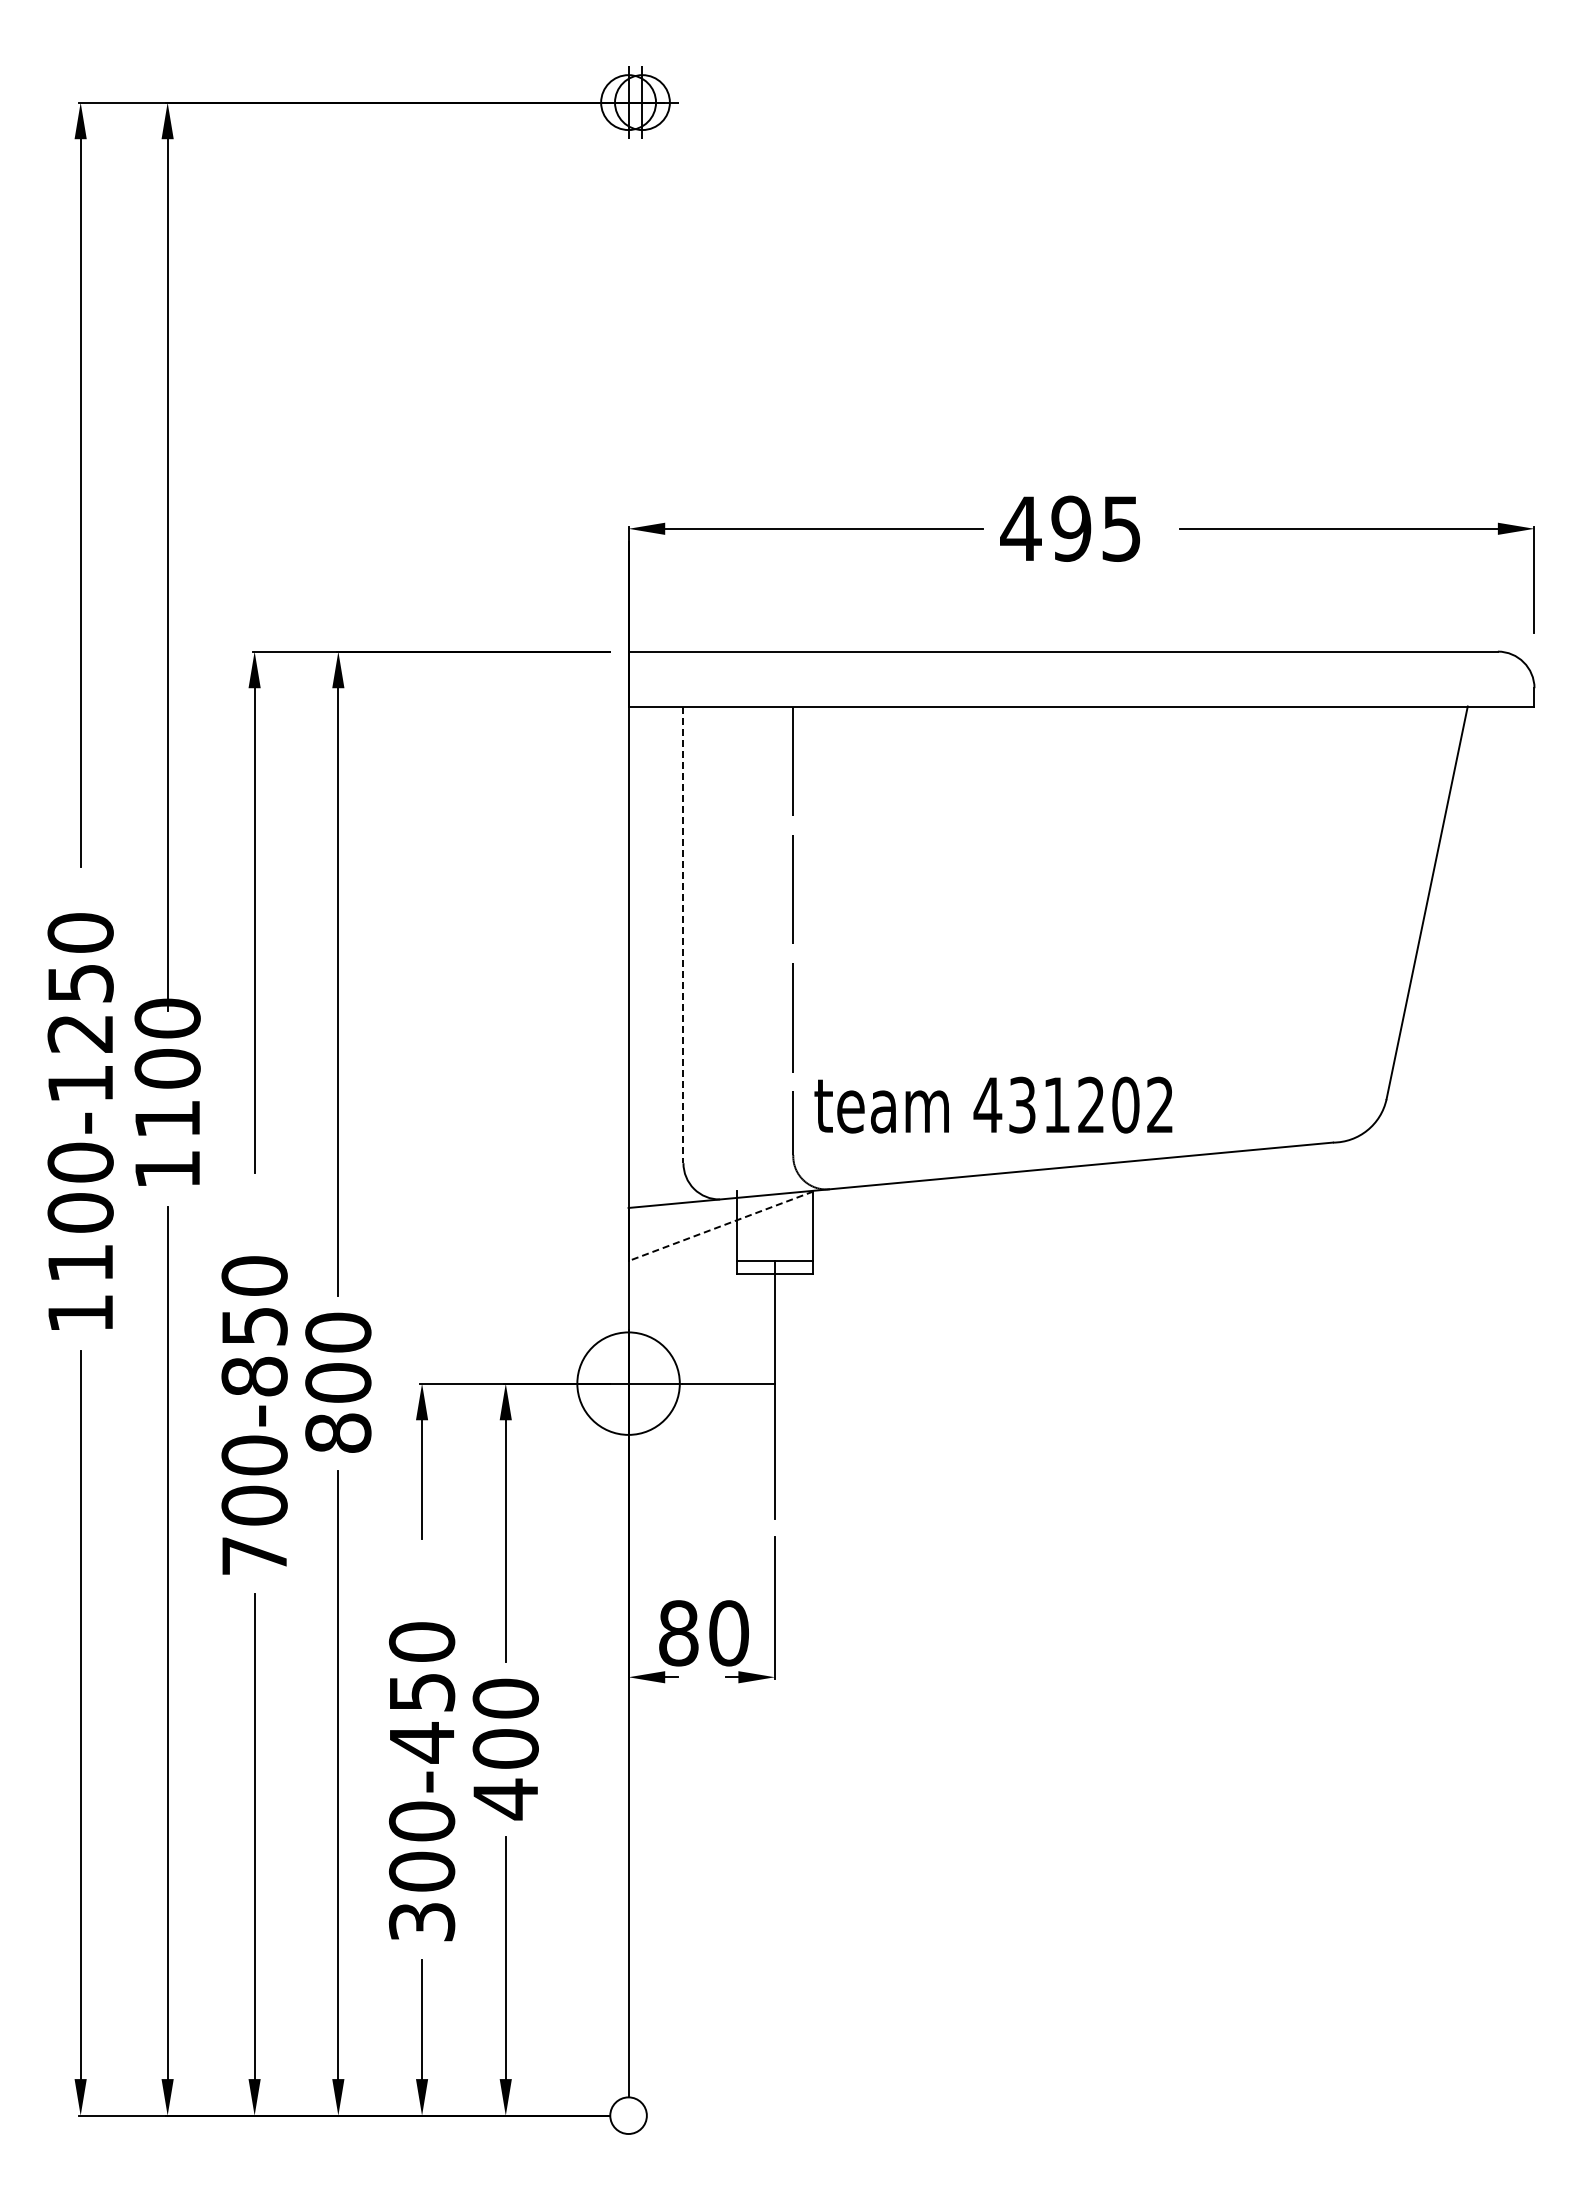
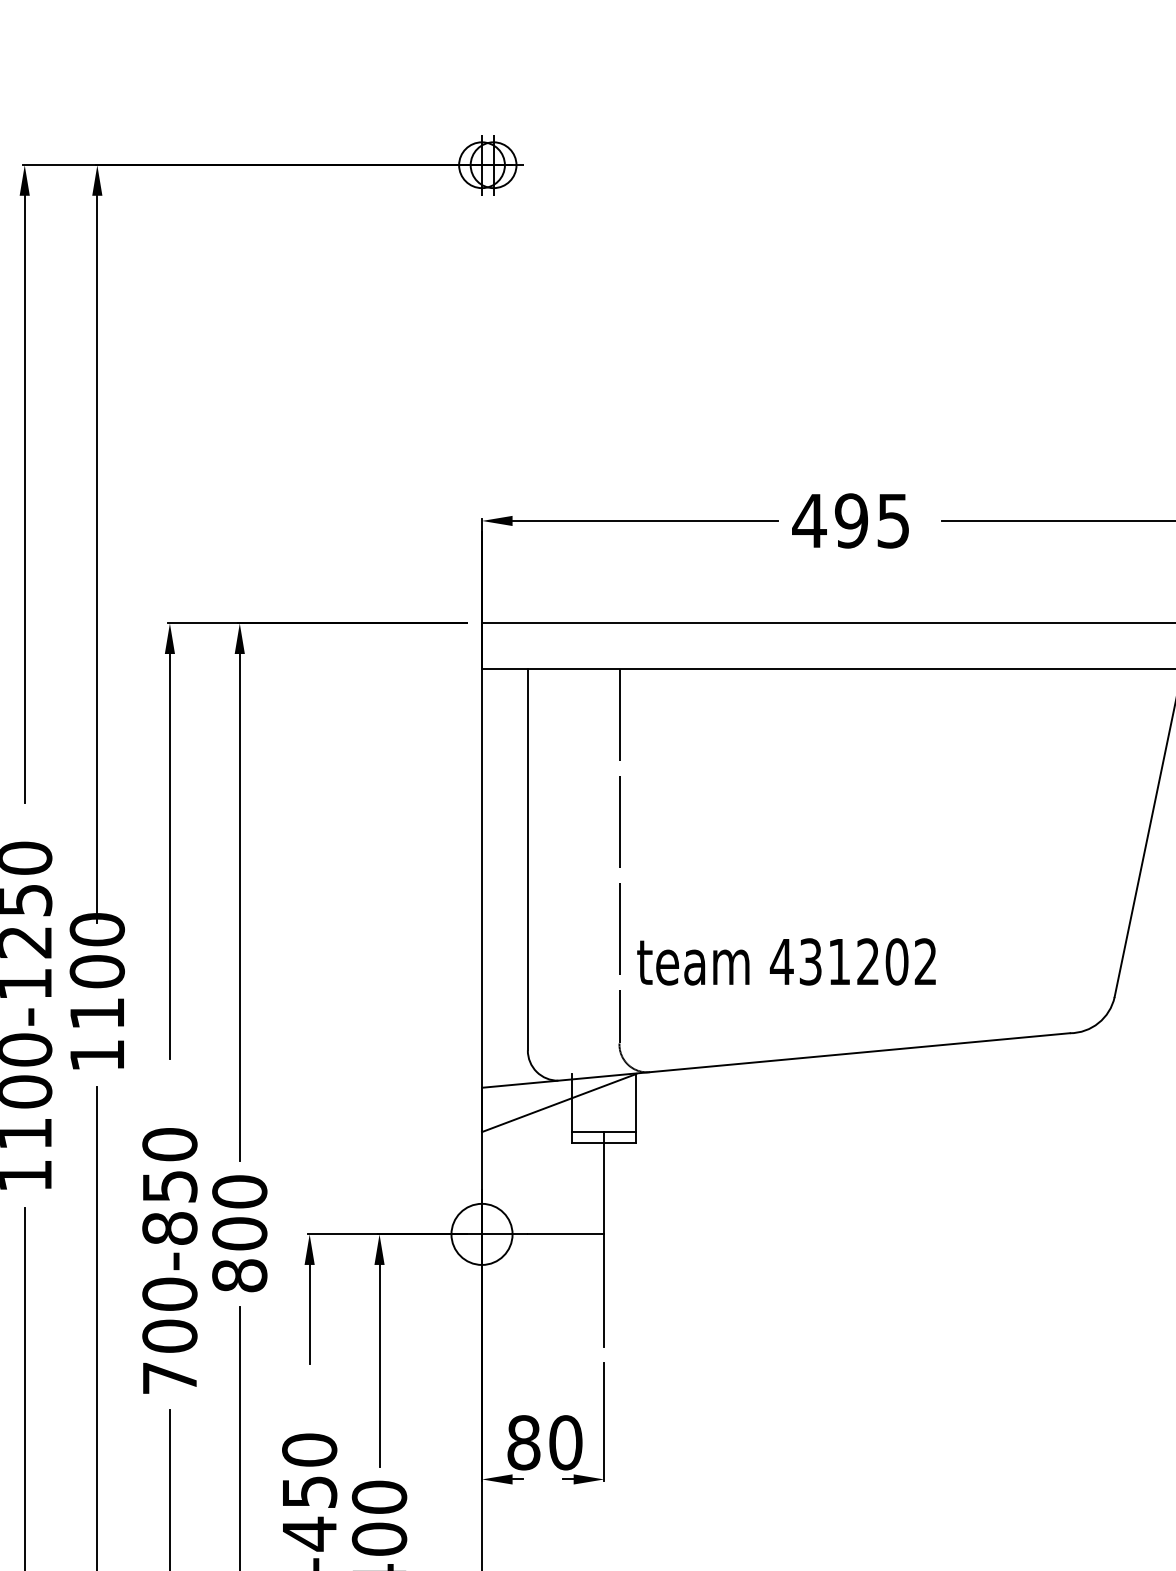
line: (683, 935) -> (527, 860), dashed -> solid
text: (993, 1104) -> (786, 961), moved
line: (721, 1226) -> (559, 1103), dashed -> solid
circle: (628, 1383) -> (481, 1234), size x0.71

